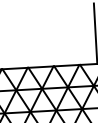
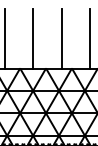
line: (67, 34) -> (61, 38), added
line: (39, 36) -> (33, 38), added
line: (11, 38) -> (5, 38), added

